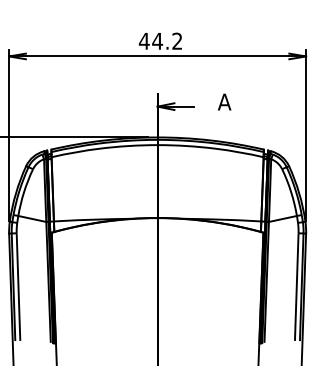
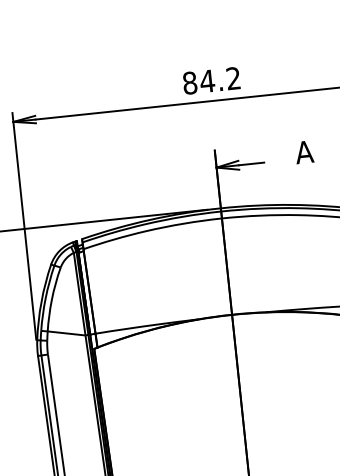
text: (143, 40) -> (188, 82), 44.2 -> 84.2

